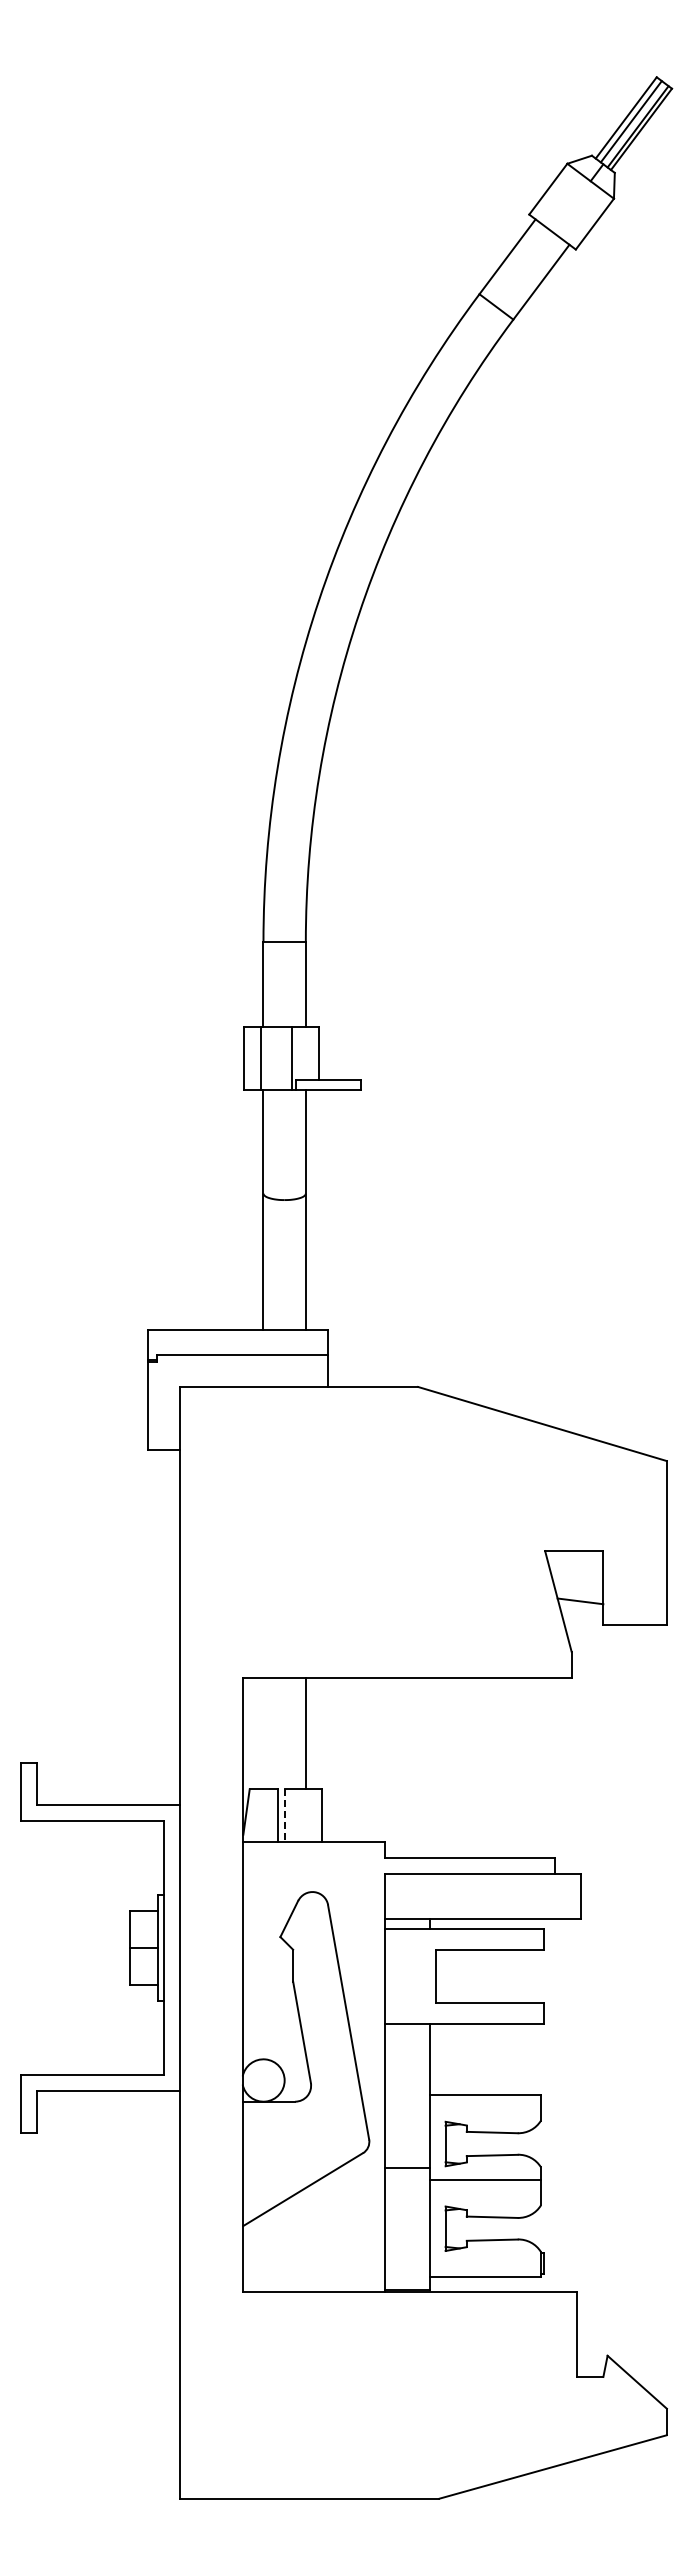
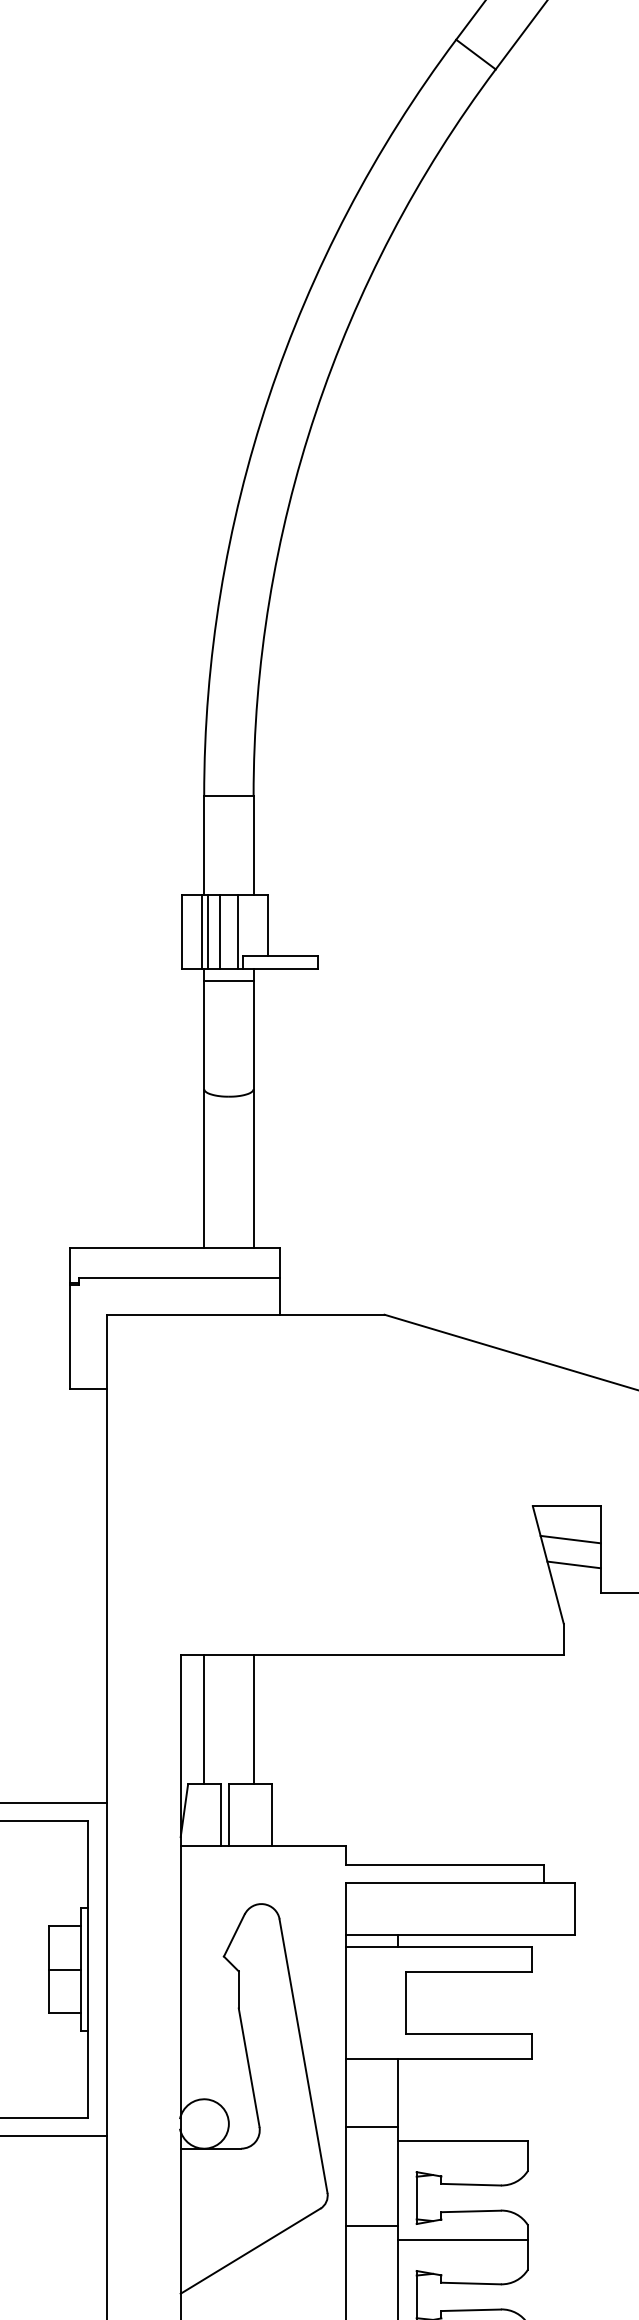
line: (266, 1058) -> (207, 931), added
line: (276, 1058) -> (219, 931), added
line: (284, 1101) -> (228, 981), added
line: (577, 1579) -> (570, 1539), added
line: (263, 1733) -> (204, 1719), added
line: (284, 1816) -> (228, 1815), dashed -> solid
line: (407, 2083) -> (372, 2127), added

